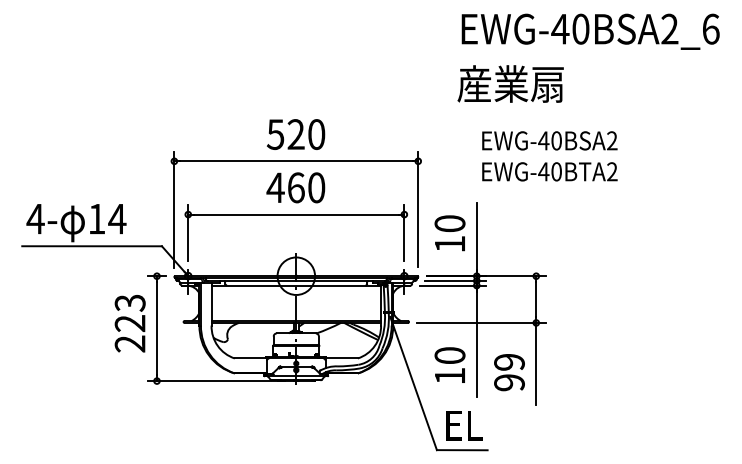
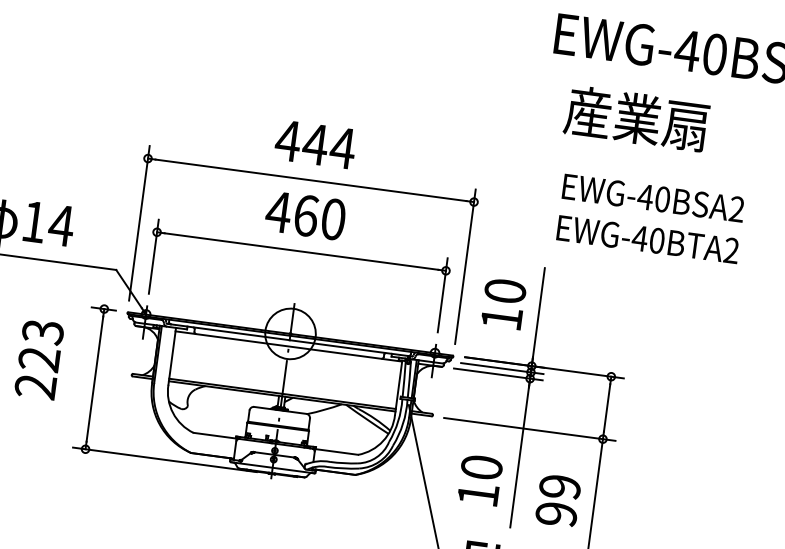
text: (510, 83) -> (636, 117), moved
text: (295, 134) -> (314, 144), 520 -> 444
text: (129, 323) -> (38, 359), moved

